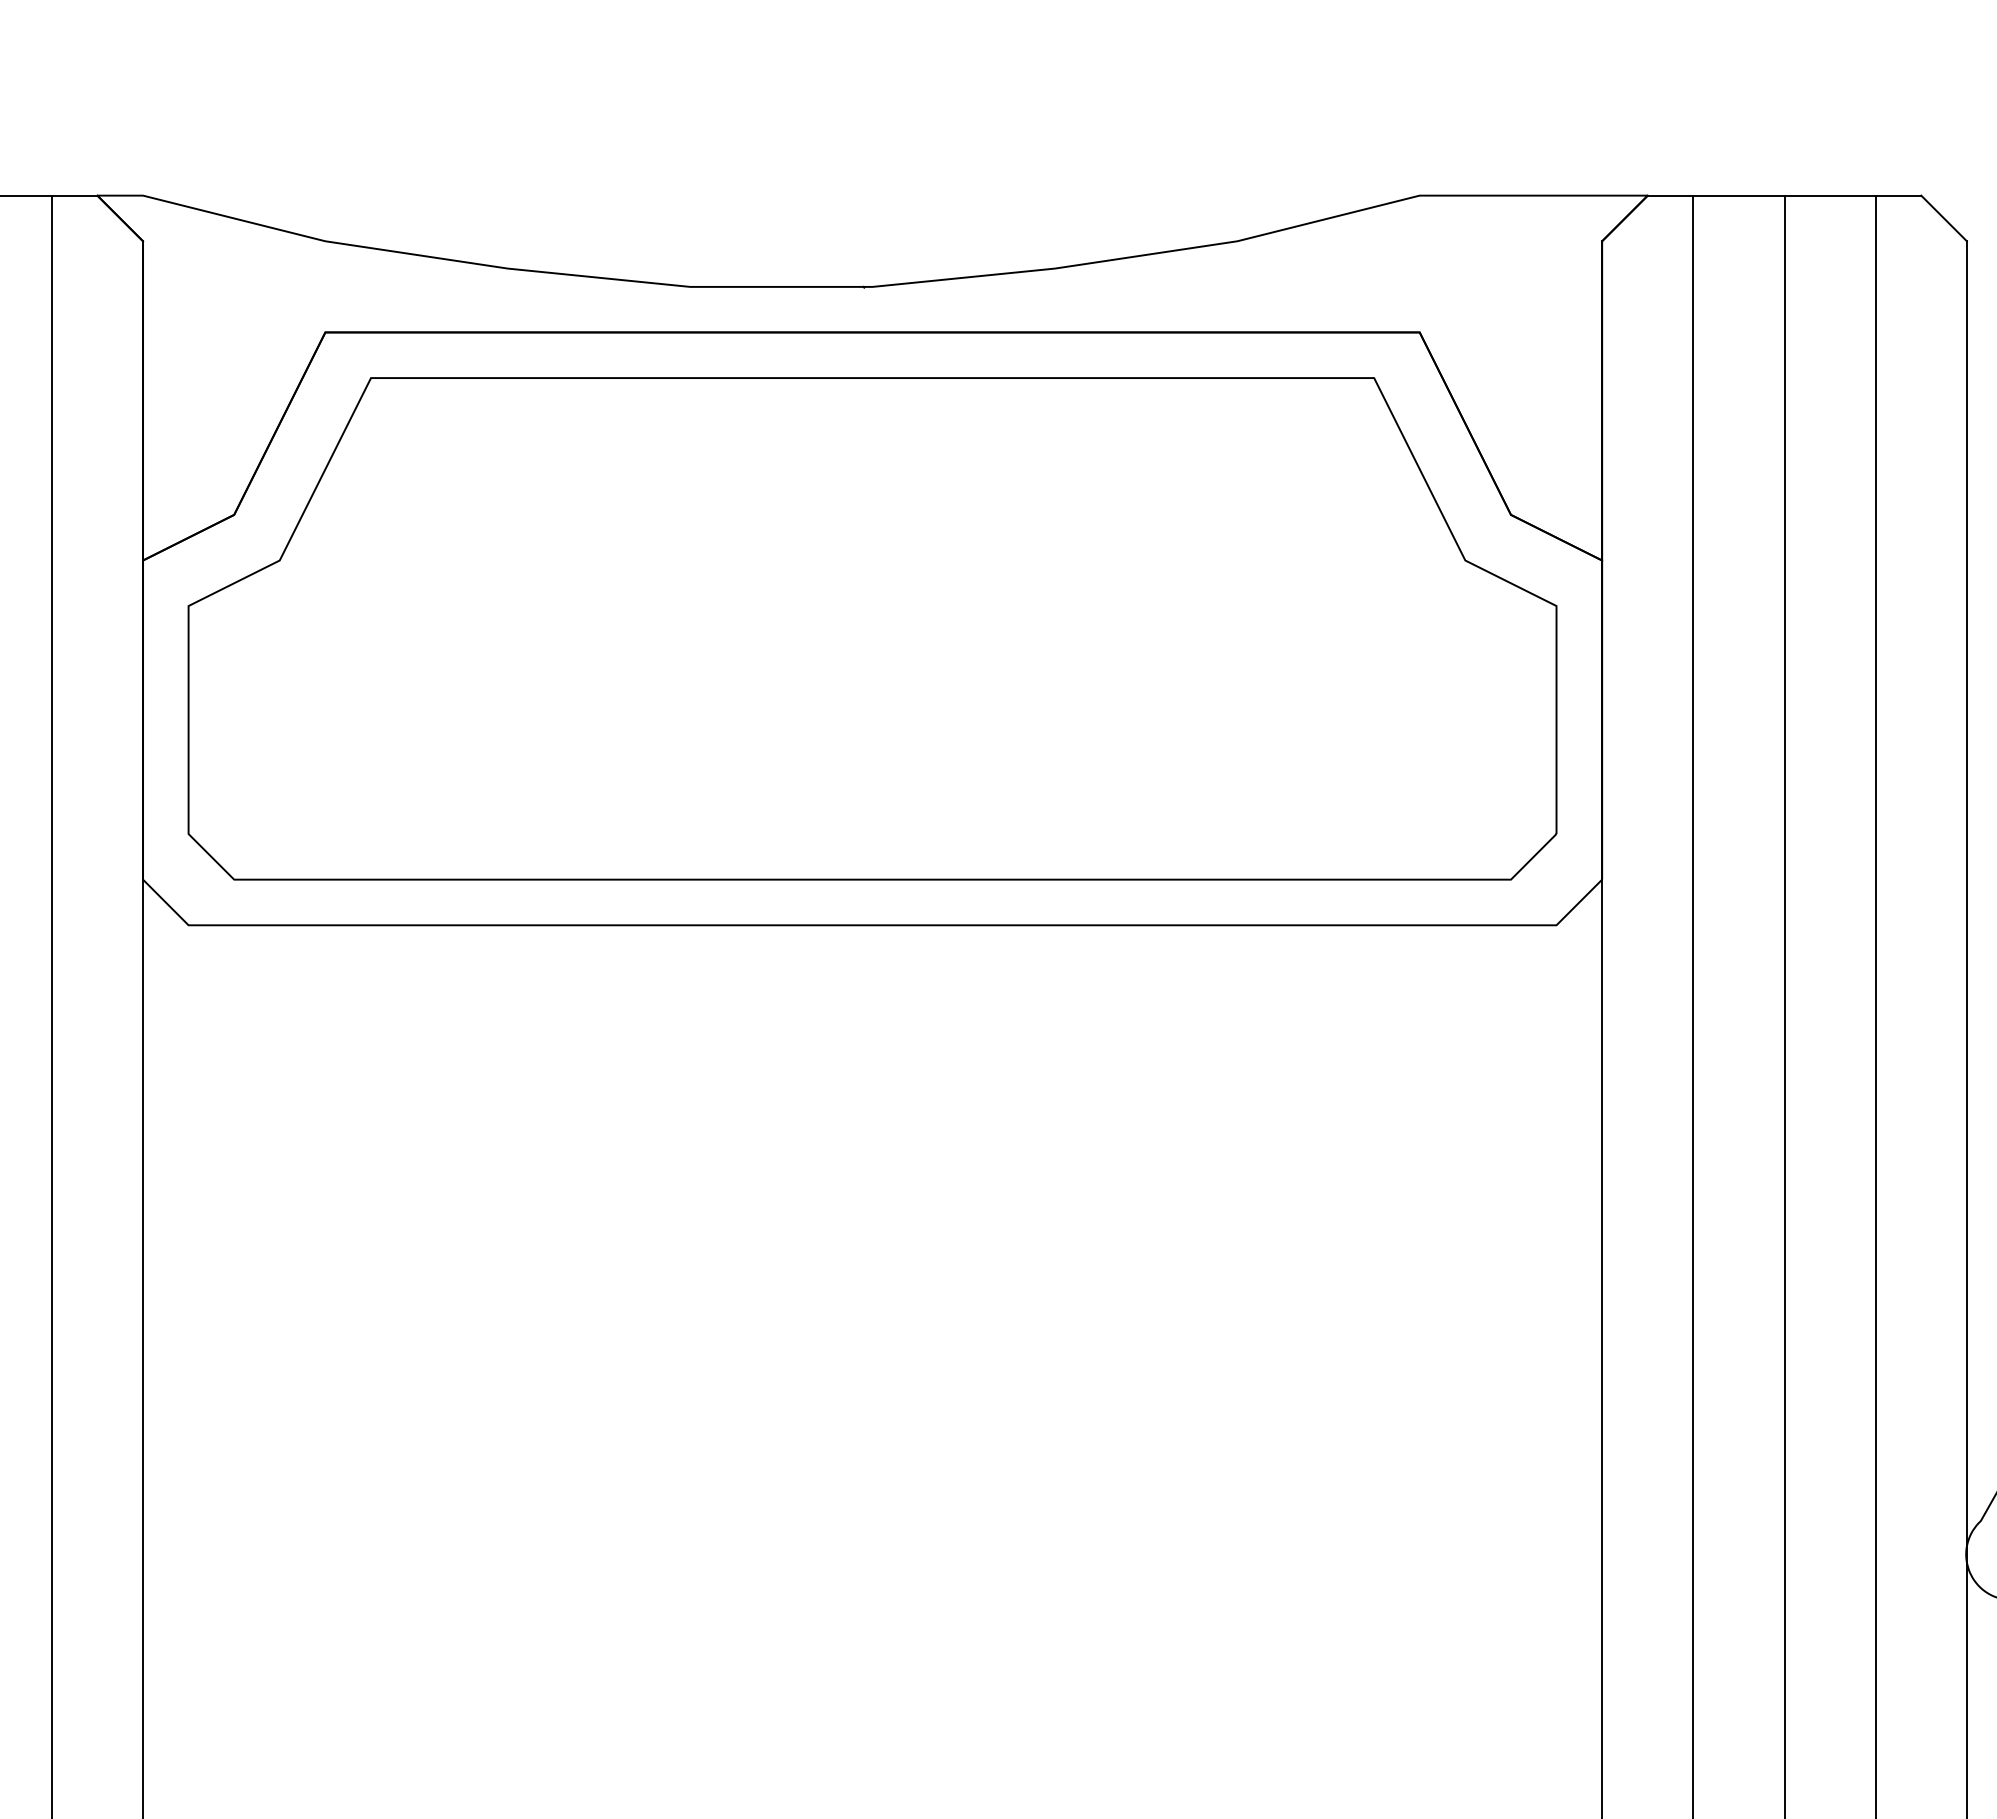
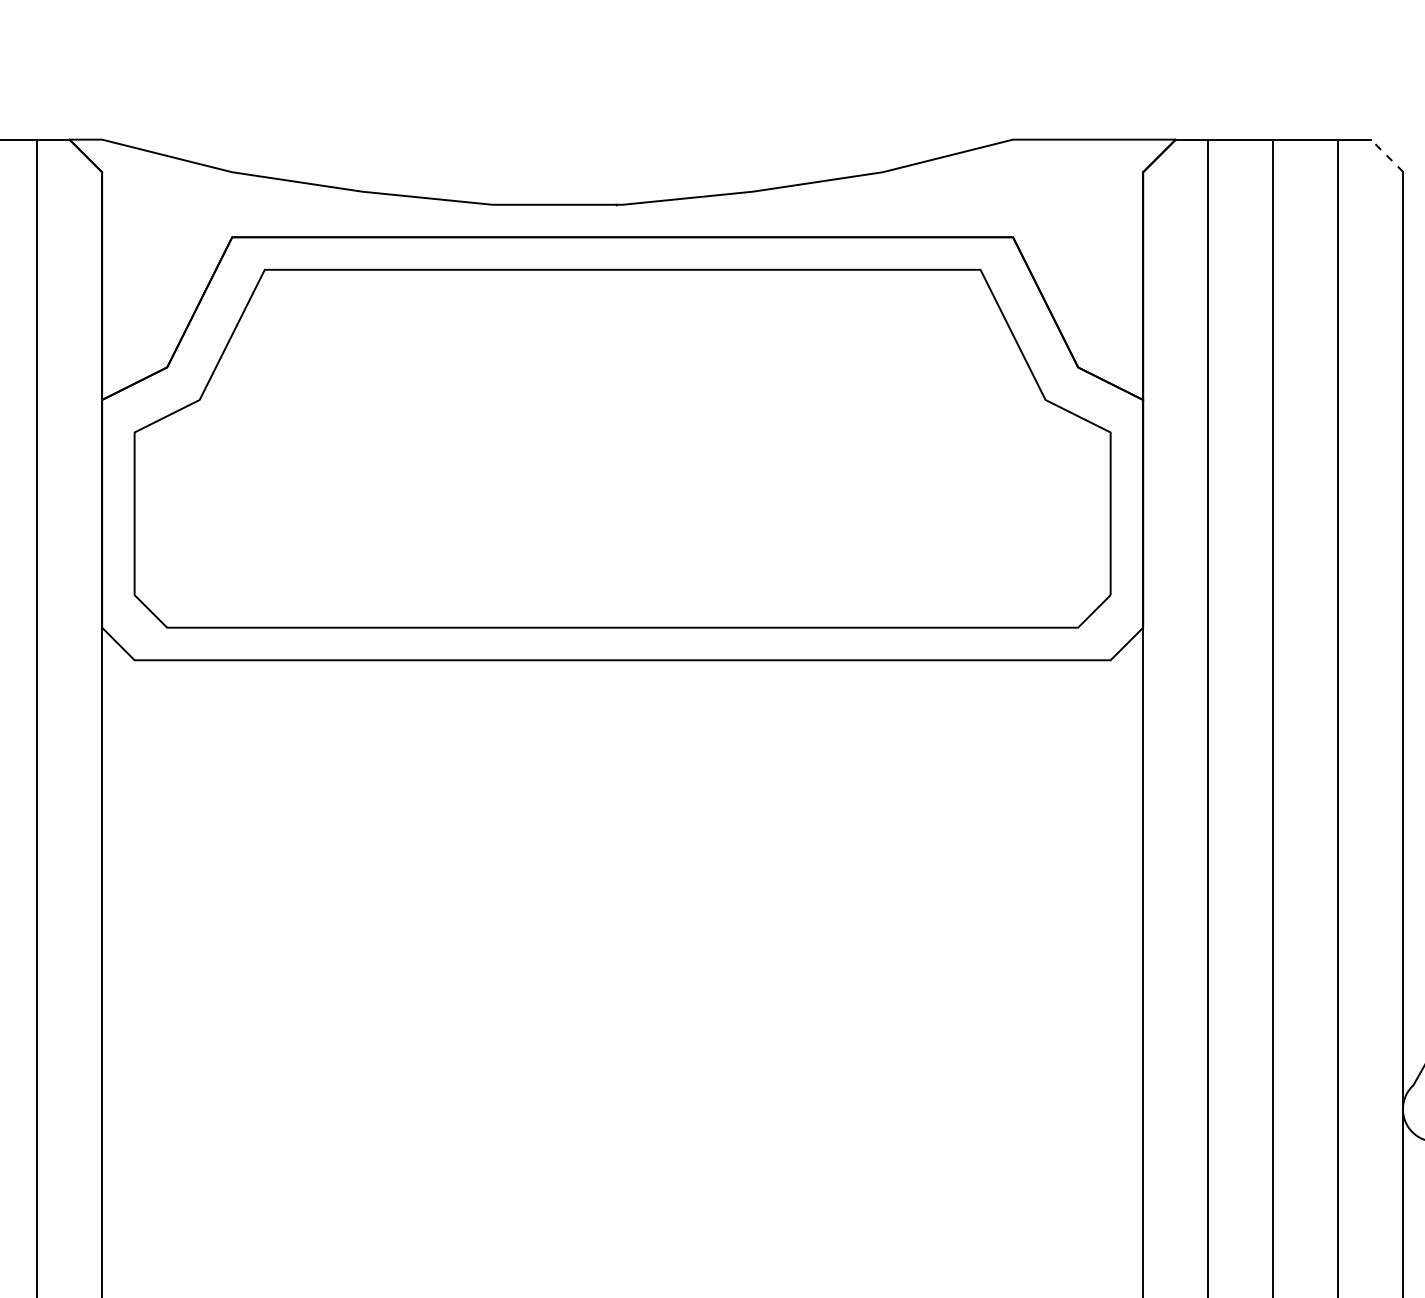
line: (1943, 218) -> (1386, 155), solid -> dashed

